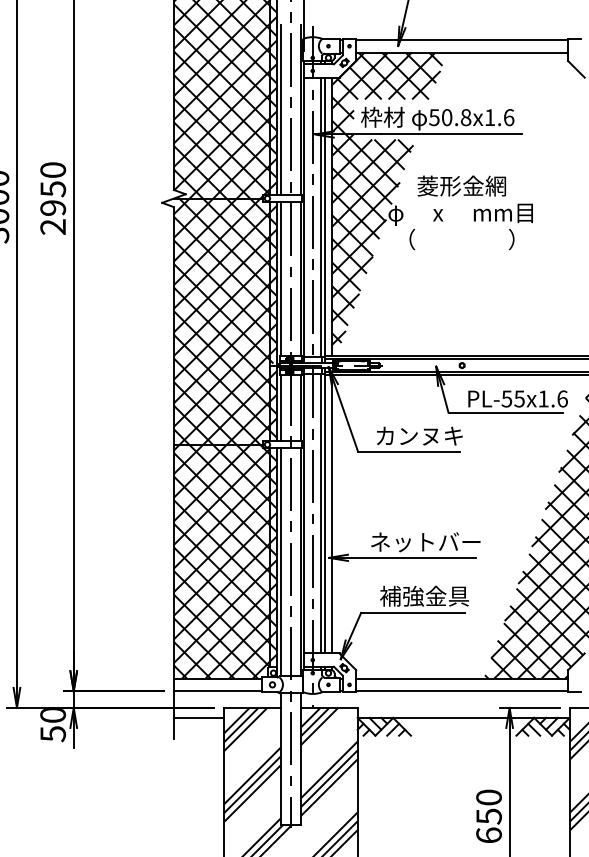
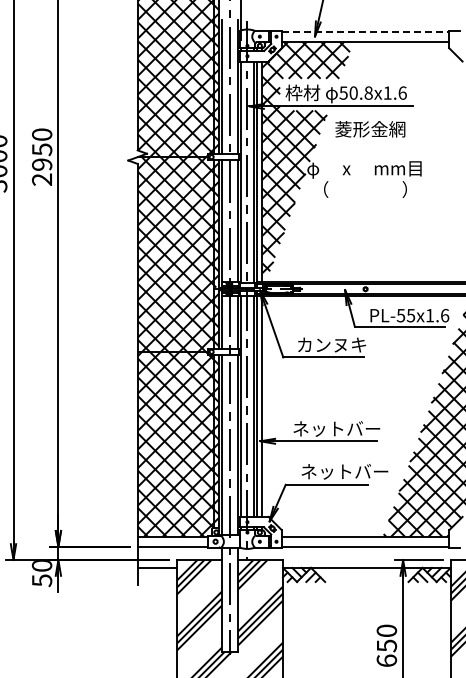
line: (462, 39) -> (365, 31), solid -> dashed
text: (462, 186) -> (370, 129), moved
text: (435, 596) -> (344, 471), 補強金具 -> ネットバー

